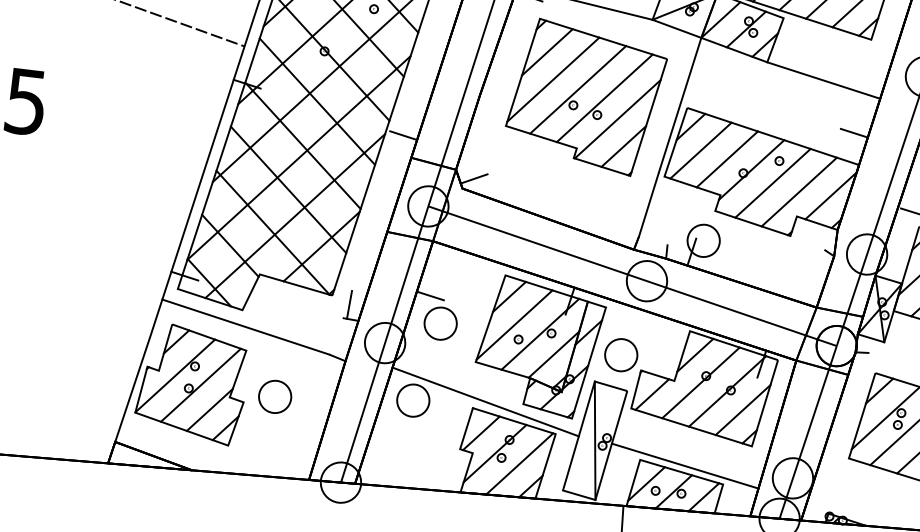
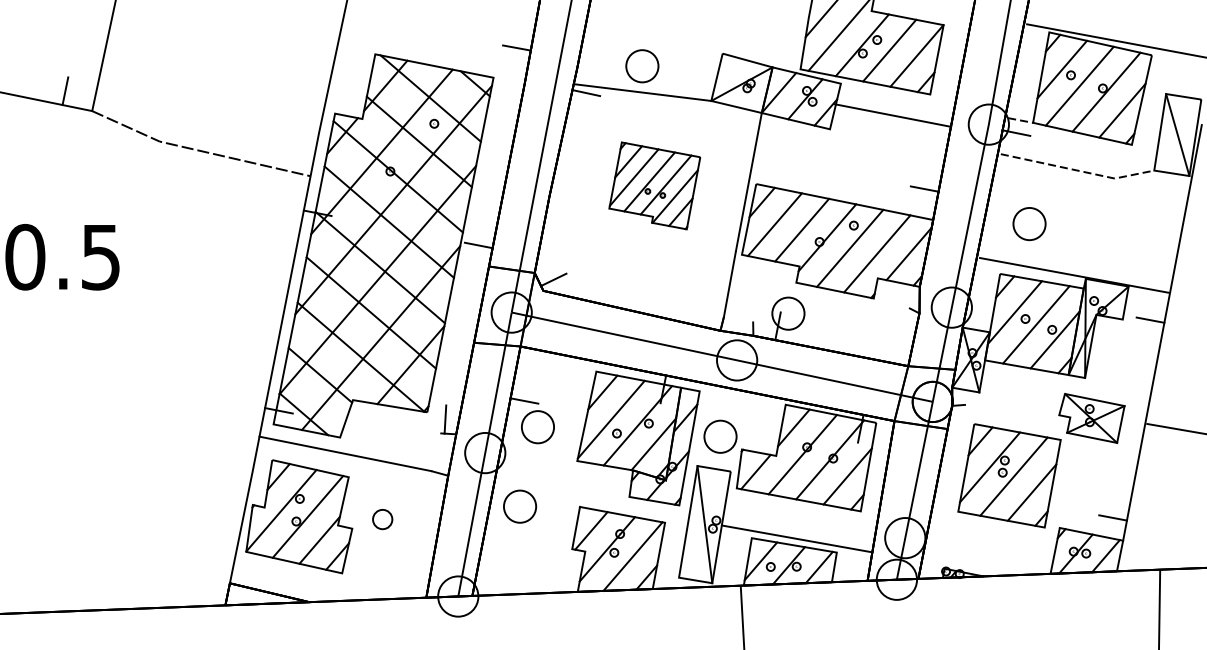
line: (824, 80) -> (893, 115), moved
part: (585, 97) -> (654, 185), size x0.6
part: (274, 396) -> (382, 519), size x0.6
line: (485, 402) -> (591, 499), removed

